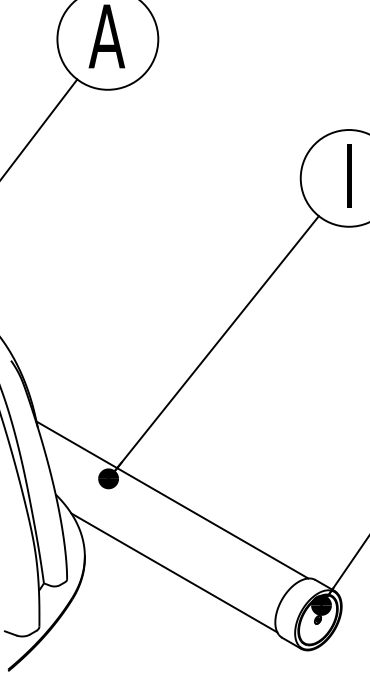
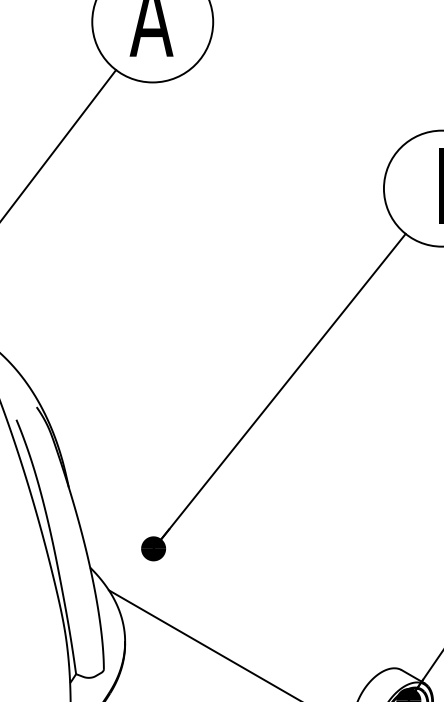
line: (172, 499) -> (230, 573), removed

